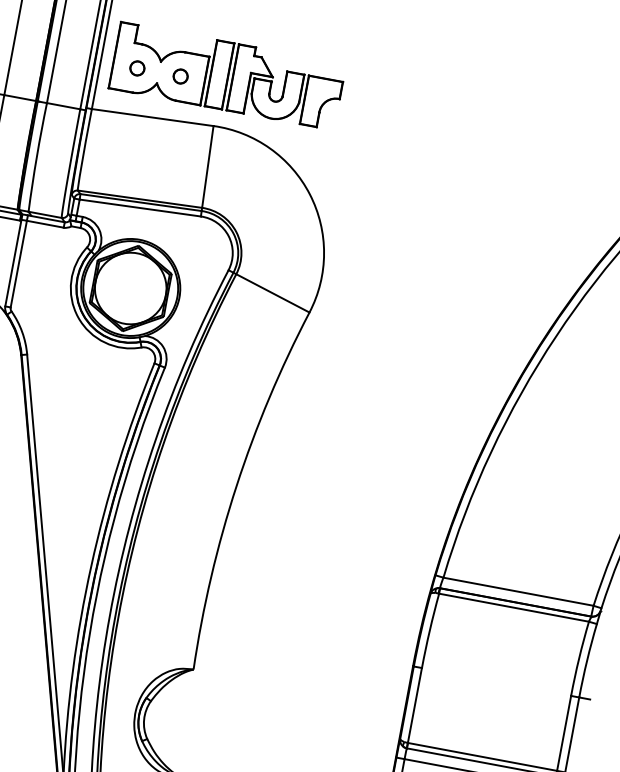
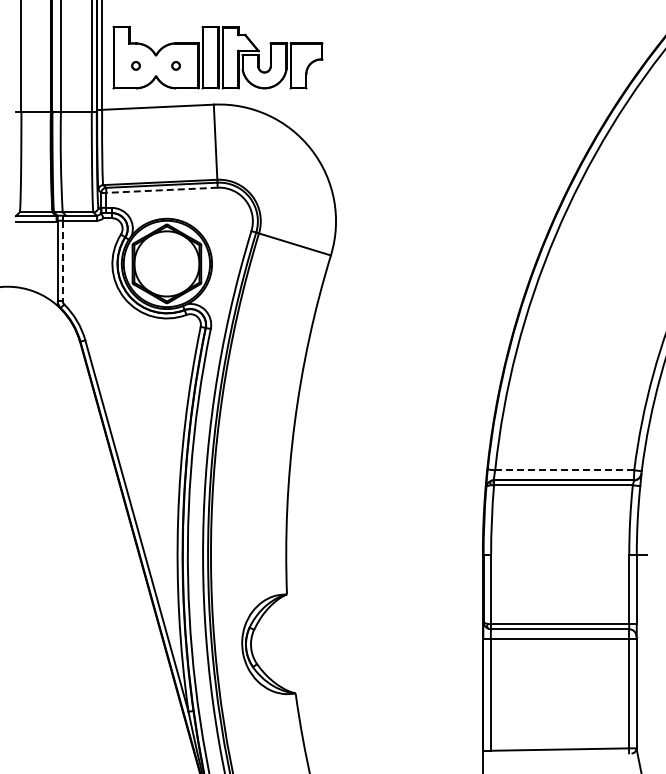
circle: (136, 67) -> (135, 65), size x0.6
circle: (180, 76) -> (175, 65), size x0.6
line: (140, 208) -> (162, 190), solid -> dashed
line: (18, 264) -> (62, 261), solid -> dashed
line: (518, 591) -> (564, 470), solid -> dashed

